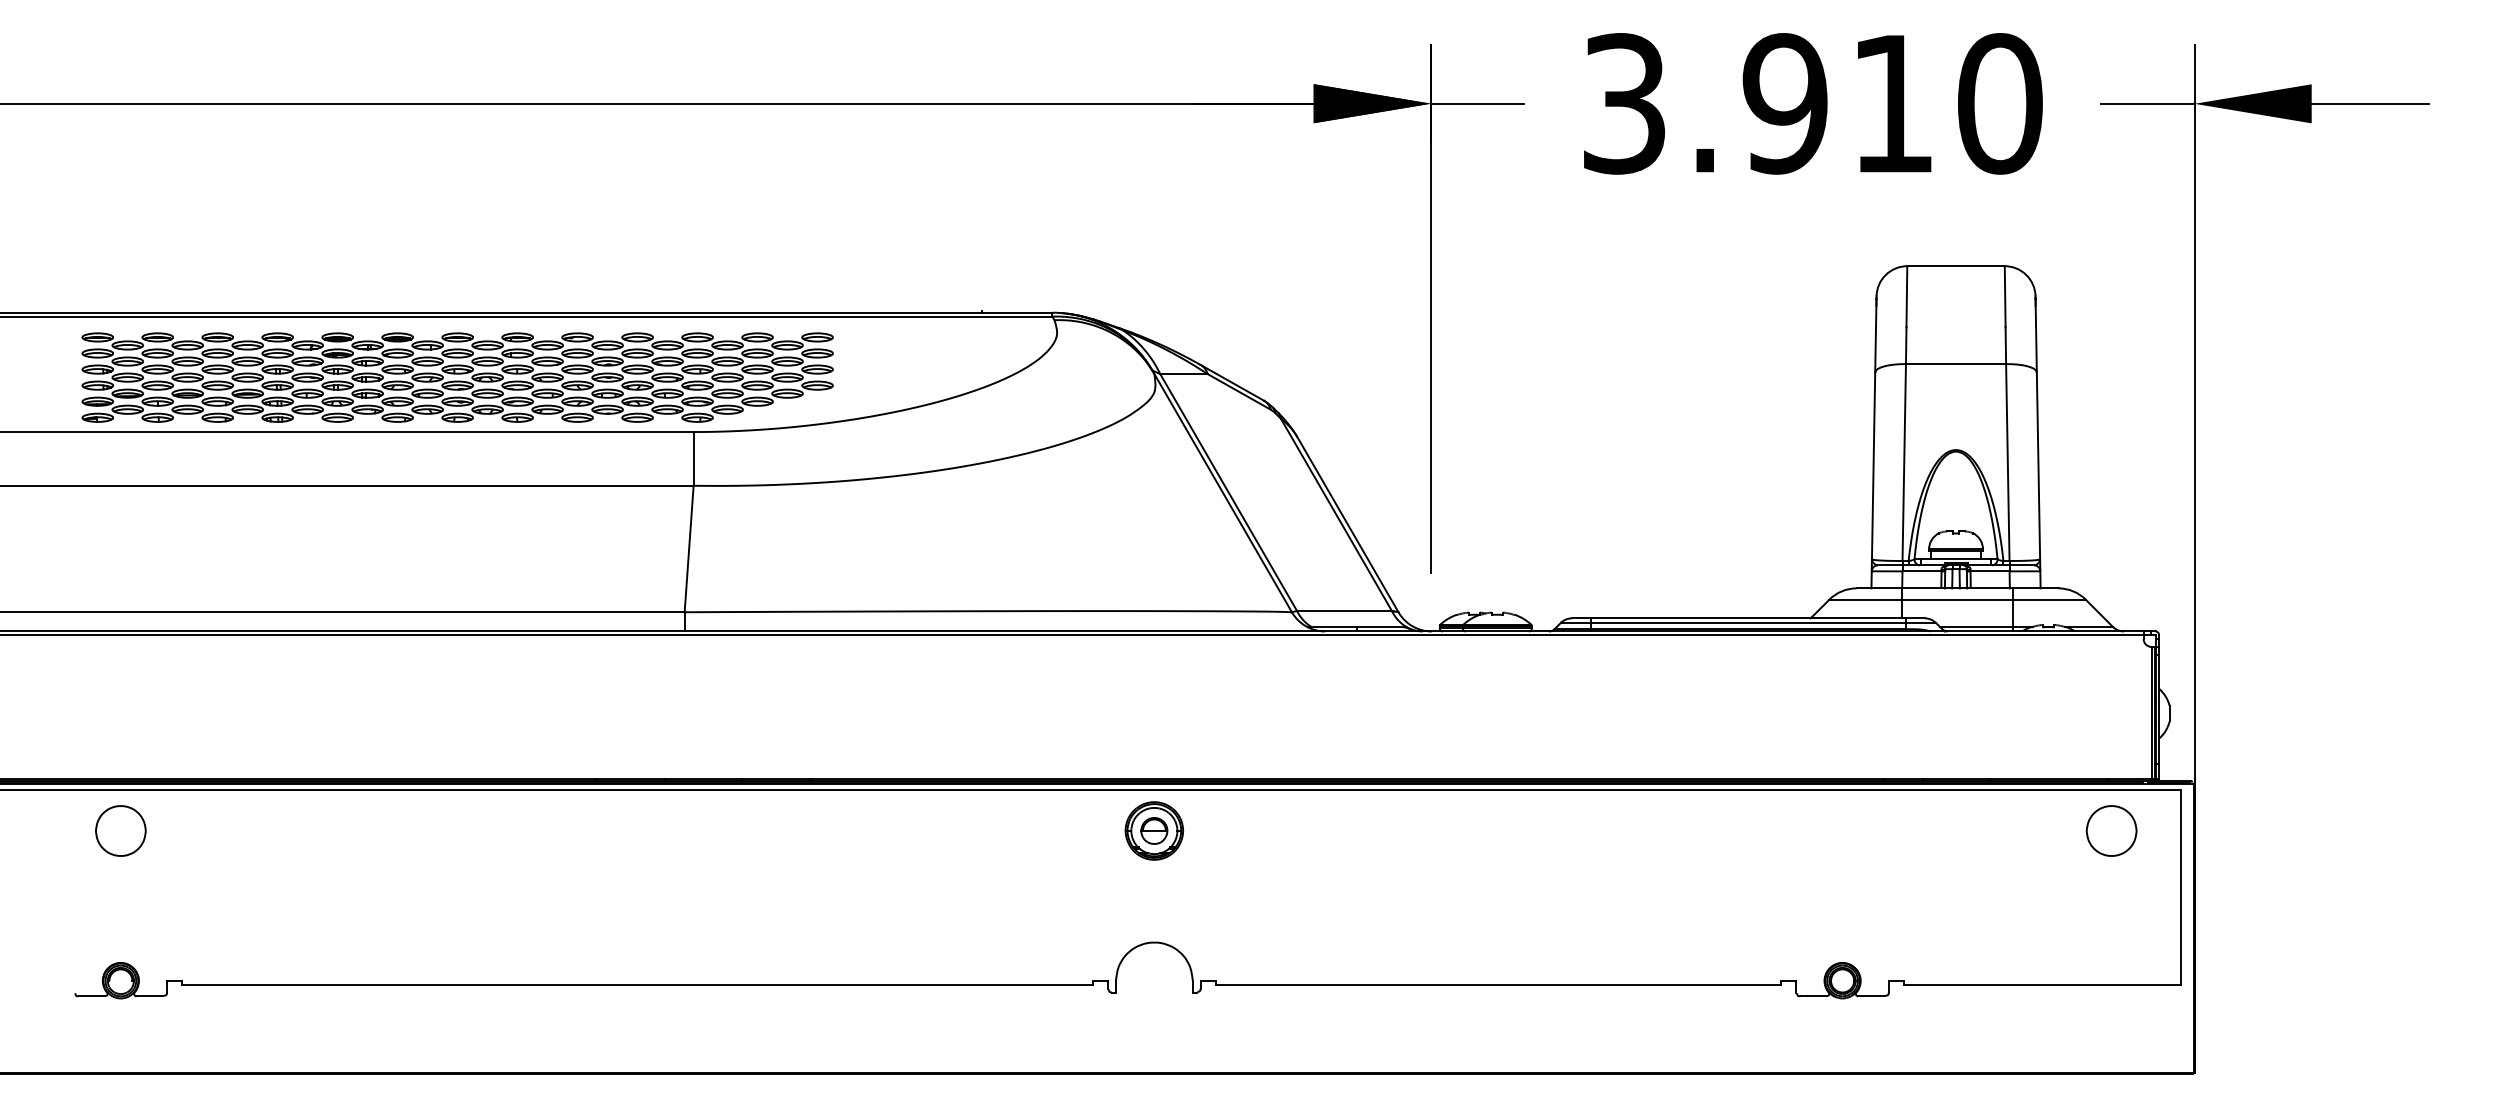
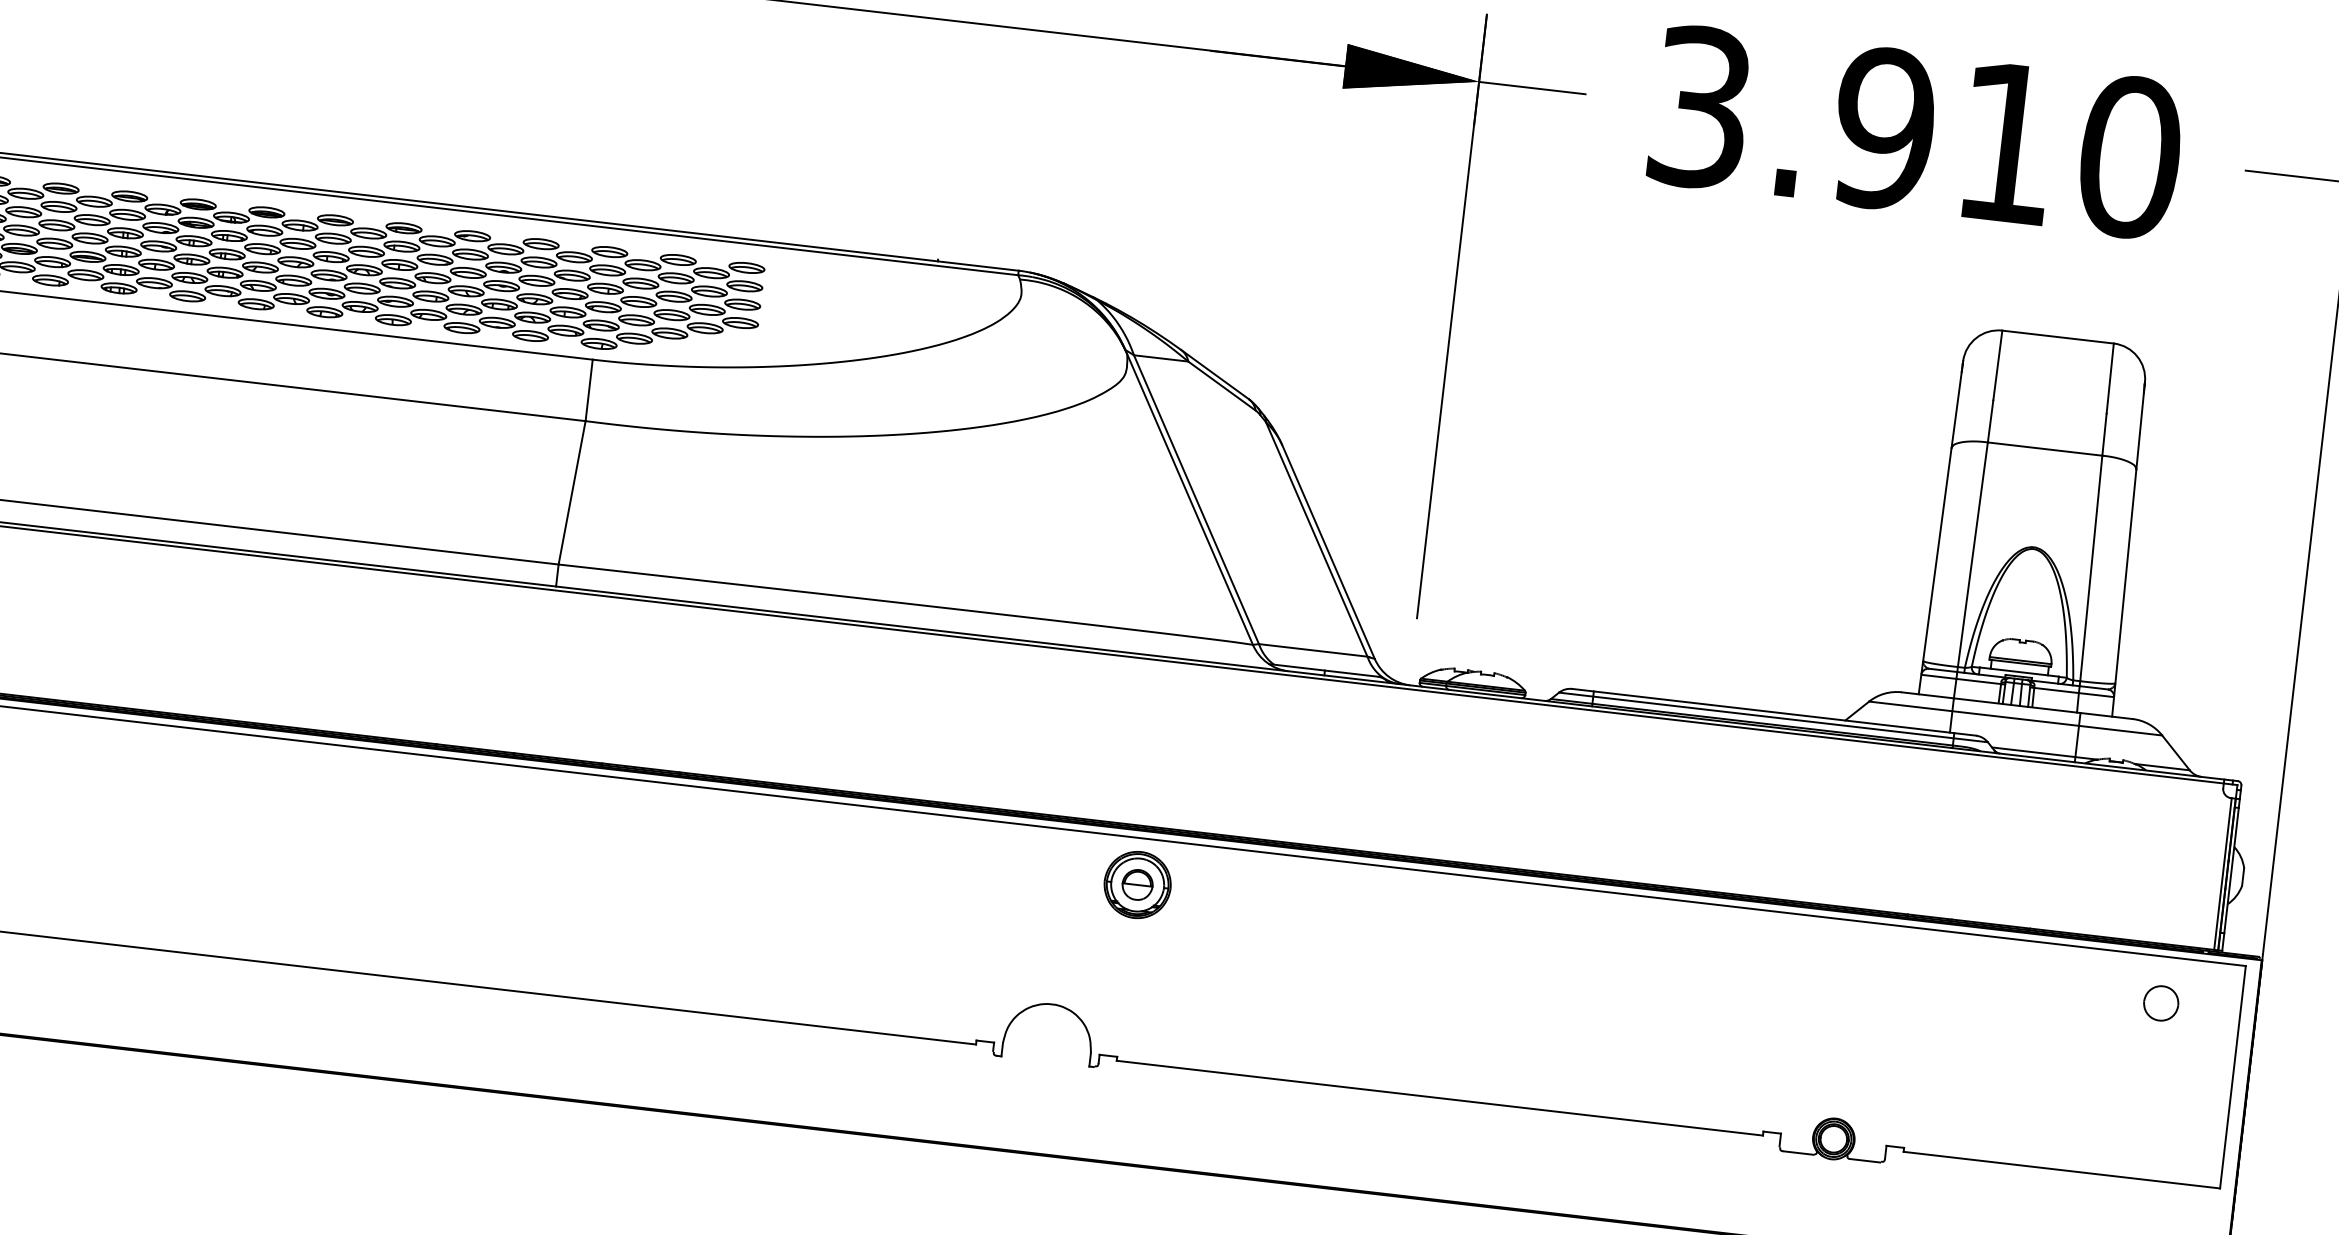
part: (1154, 830) -> (1137, 884), moved
part: (2111, 830) -> (2161, 1002), size x0.6

